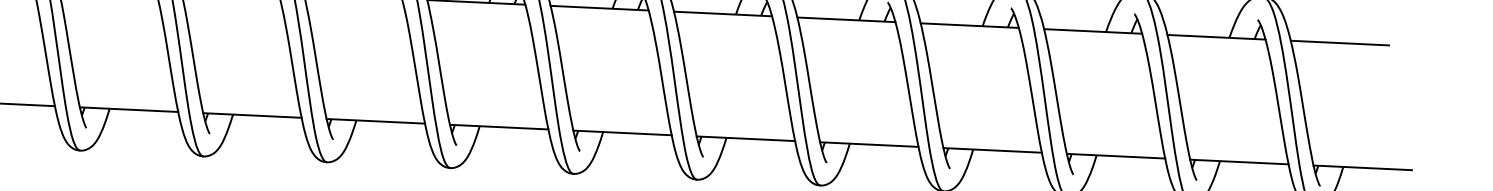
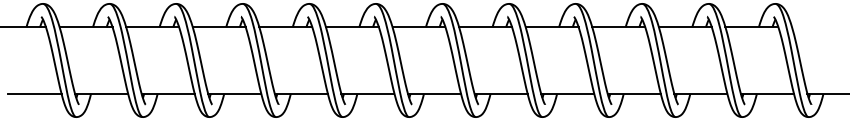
line: (1339, 43) -> (818, 27), removed

